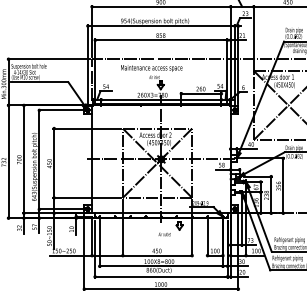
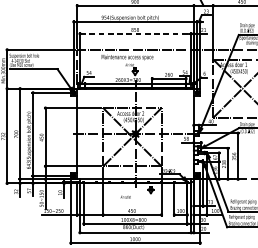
line: (161, 40) -> (135, 34), solid -> dashed
text: (164, 234) -> (125, 197), moved

